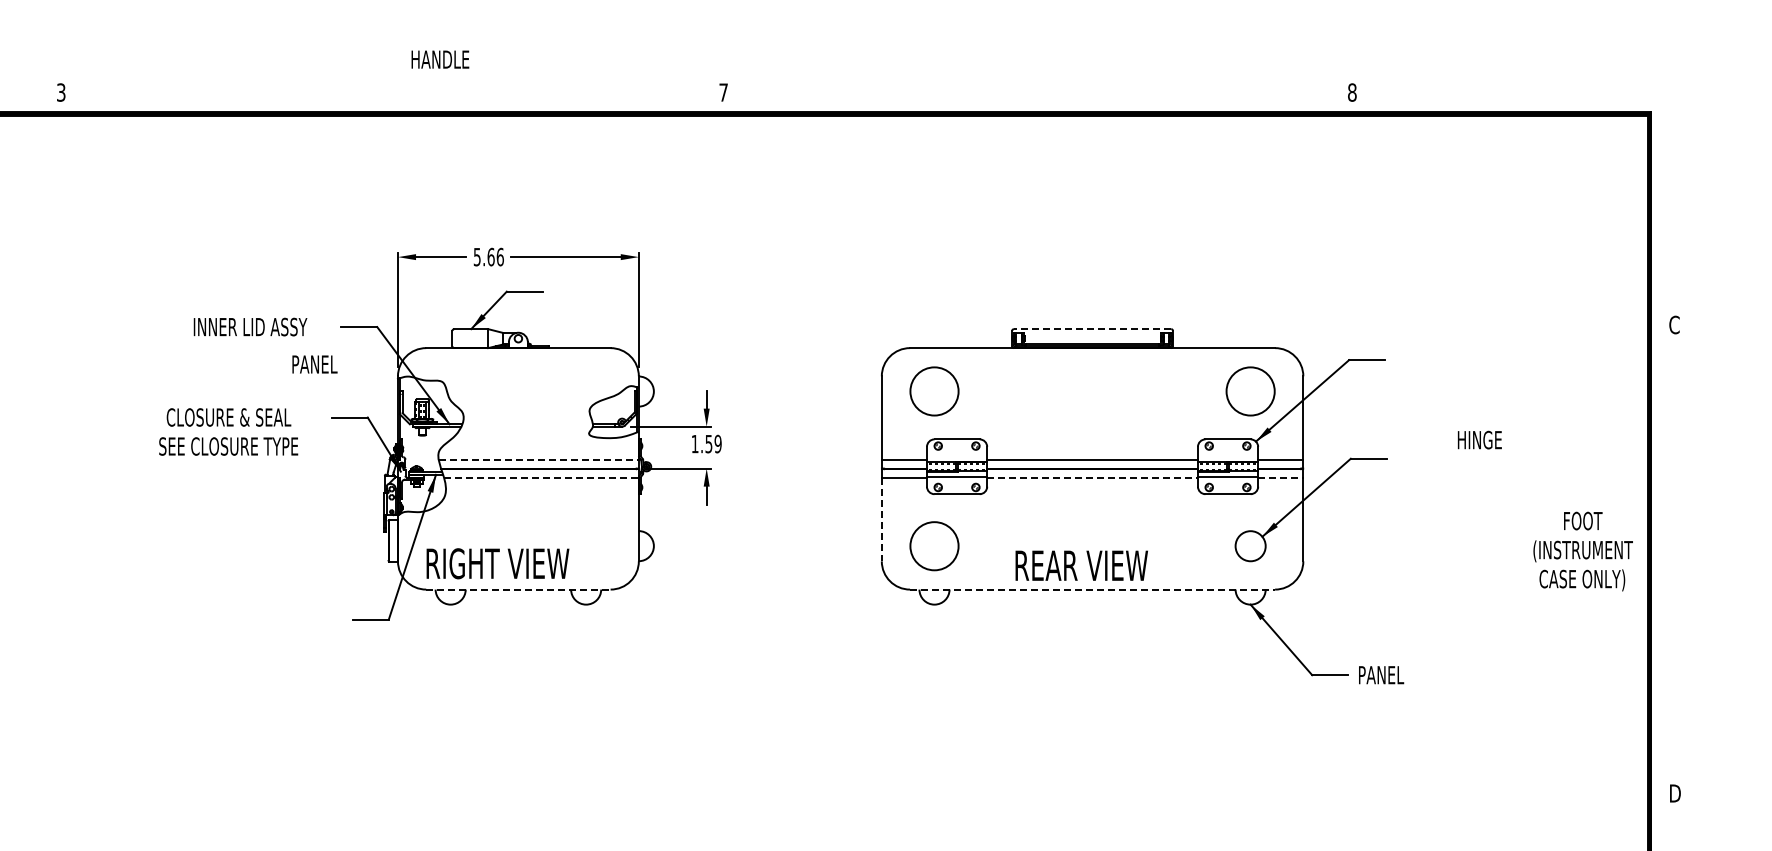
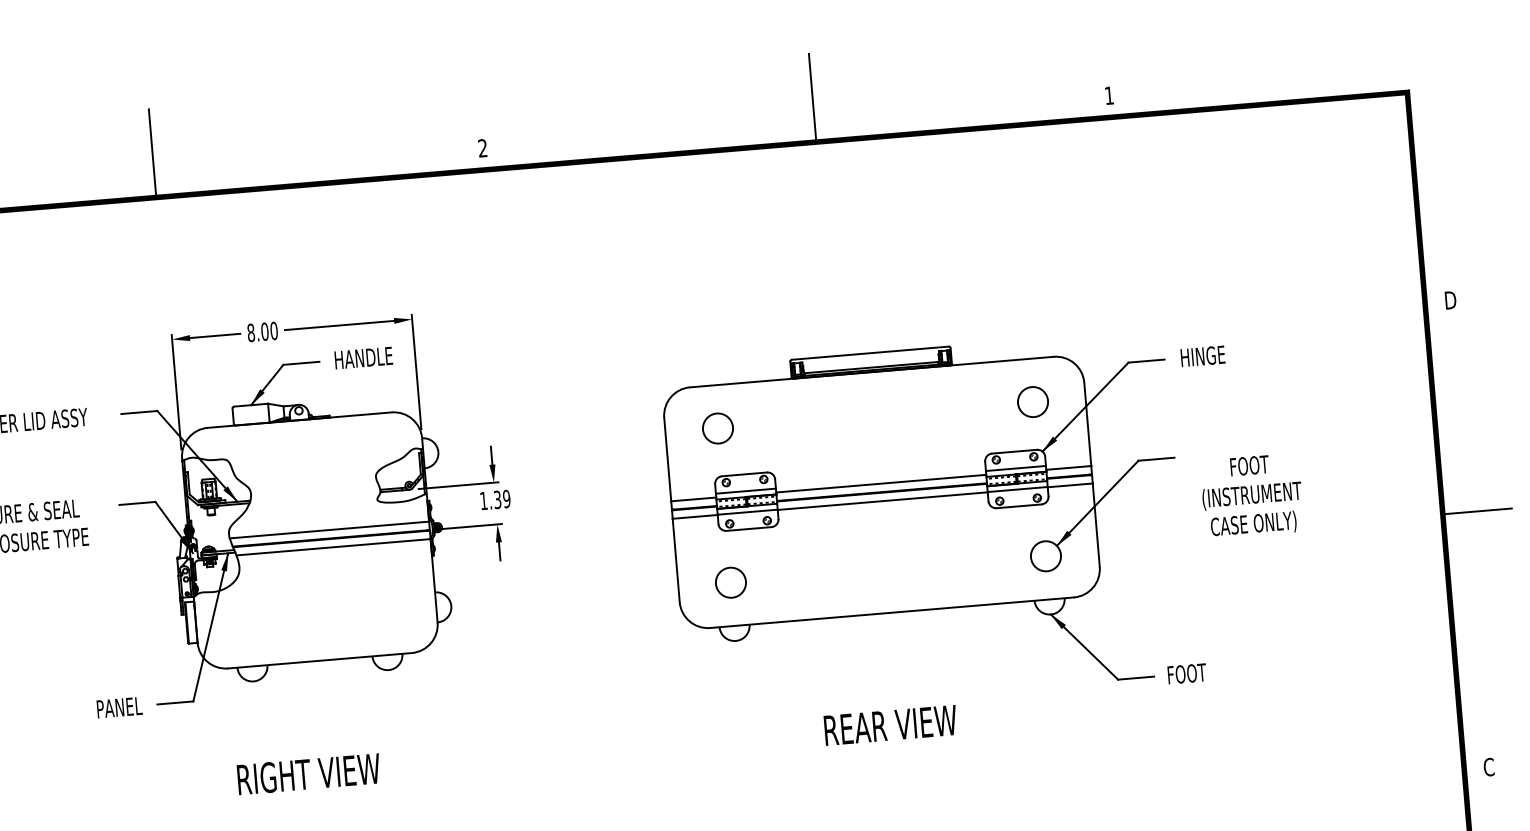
text: (440, 59) -> (363, 357), moved
line: (394, 68) -> (152, 151), added
line: (1056, 68) -> (812, 96), added
text: (723, 92) -> (482, 148), 7 -> 2
text: (1352, 92) -> (1109, 95), 8 -> 1
text: (488, 256) -> (262, 331), 5.66 -> 8.00
text: (1674, 324) -> (1449, 299), C -> D
line: (1092, 329) -> (870, 353), dashed -> solid
text: (314, 364) -> (119, 707), moved
circle: (934, 391) -> (718, 428), size x0.62
circle: (1250, 391) -> (1032, 402), size x0.62
text: (1479, 439) -> (1202, 355), moved
text: (708, 443) -> (497, 499), 1.59 -> 1.39
line: (956, 456) -> (745, 491), added
line: (1227, 456) -> (1015, 468), added
line: (539, 460) -> (330, 530), dashed -> solid
line: (541, 477) -> (333, 547), dashed -> solid
line: (1093, 477) -> (883, 500), dashed -> solid
line: (1280, 477) -> (1069, 485), dashed -> solid
line: (881, 519) -> (675, 560), dashed -> solid
line: (1684, 537) -> (1477, 511), added
circle: (934, 546) -> (730, 583), size x0.62
text: (1582, 551) -> (1251, 496), moved
text: (497, 563) -> (308, 774), moved
text: (1081, 565) -> (890, 725), moved
line: (518, 589) -> (320, 660), dashed -> solid
line: (1092, 589) -> (892, 612), dashed -> solid
text: (1381, 674) -> (1187, 673), PANEL -> FOOT
text: (1674, 793) -> (1489, 767), D -> C

